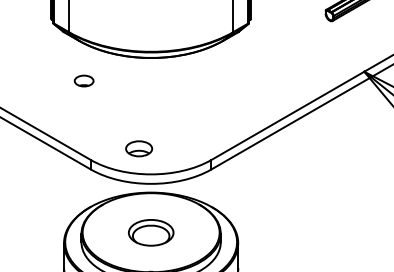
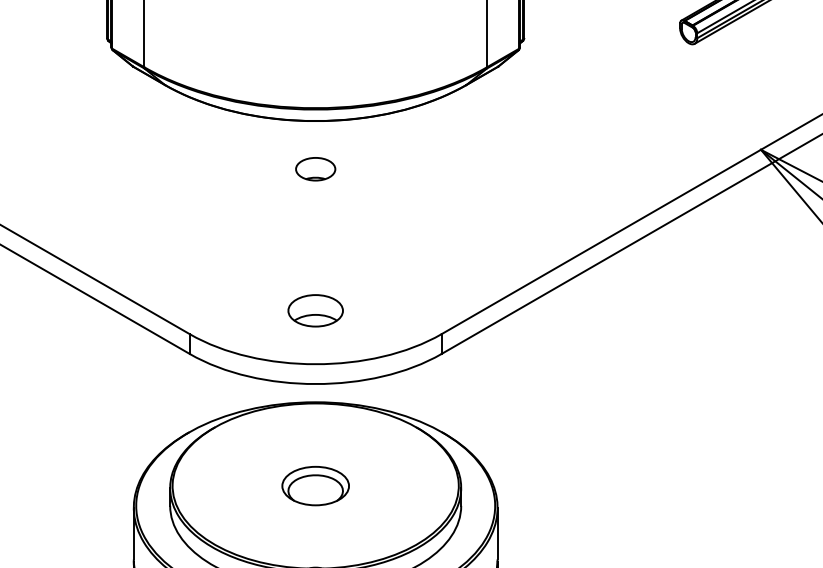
part: (83, 80) -> (314, 168), moved
part: (139, 148) -> (316, 310), moved
part: (150, 232) -> (314, 485), size x0.71

